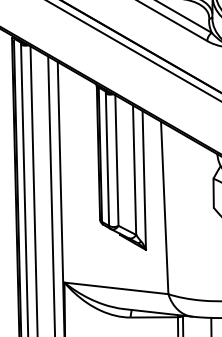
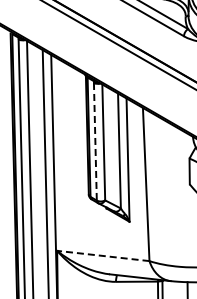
line: (107, 159) -> (95, 141), solid -> dashed
line: (115, 287) -> (102, 255), solid -> dashed

